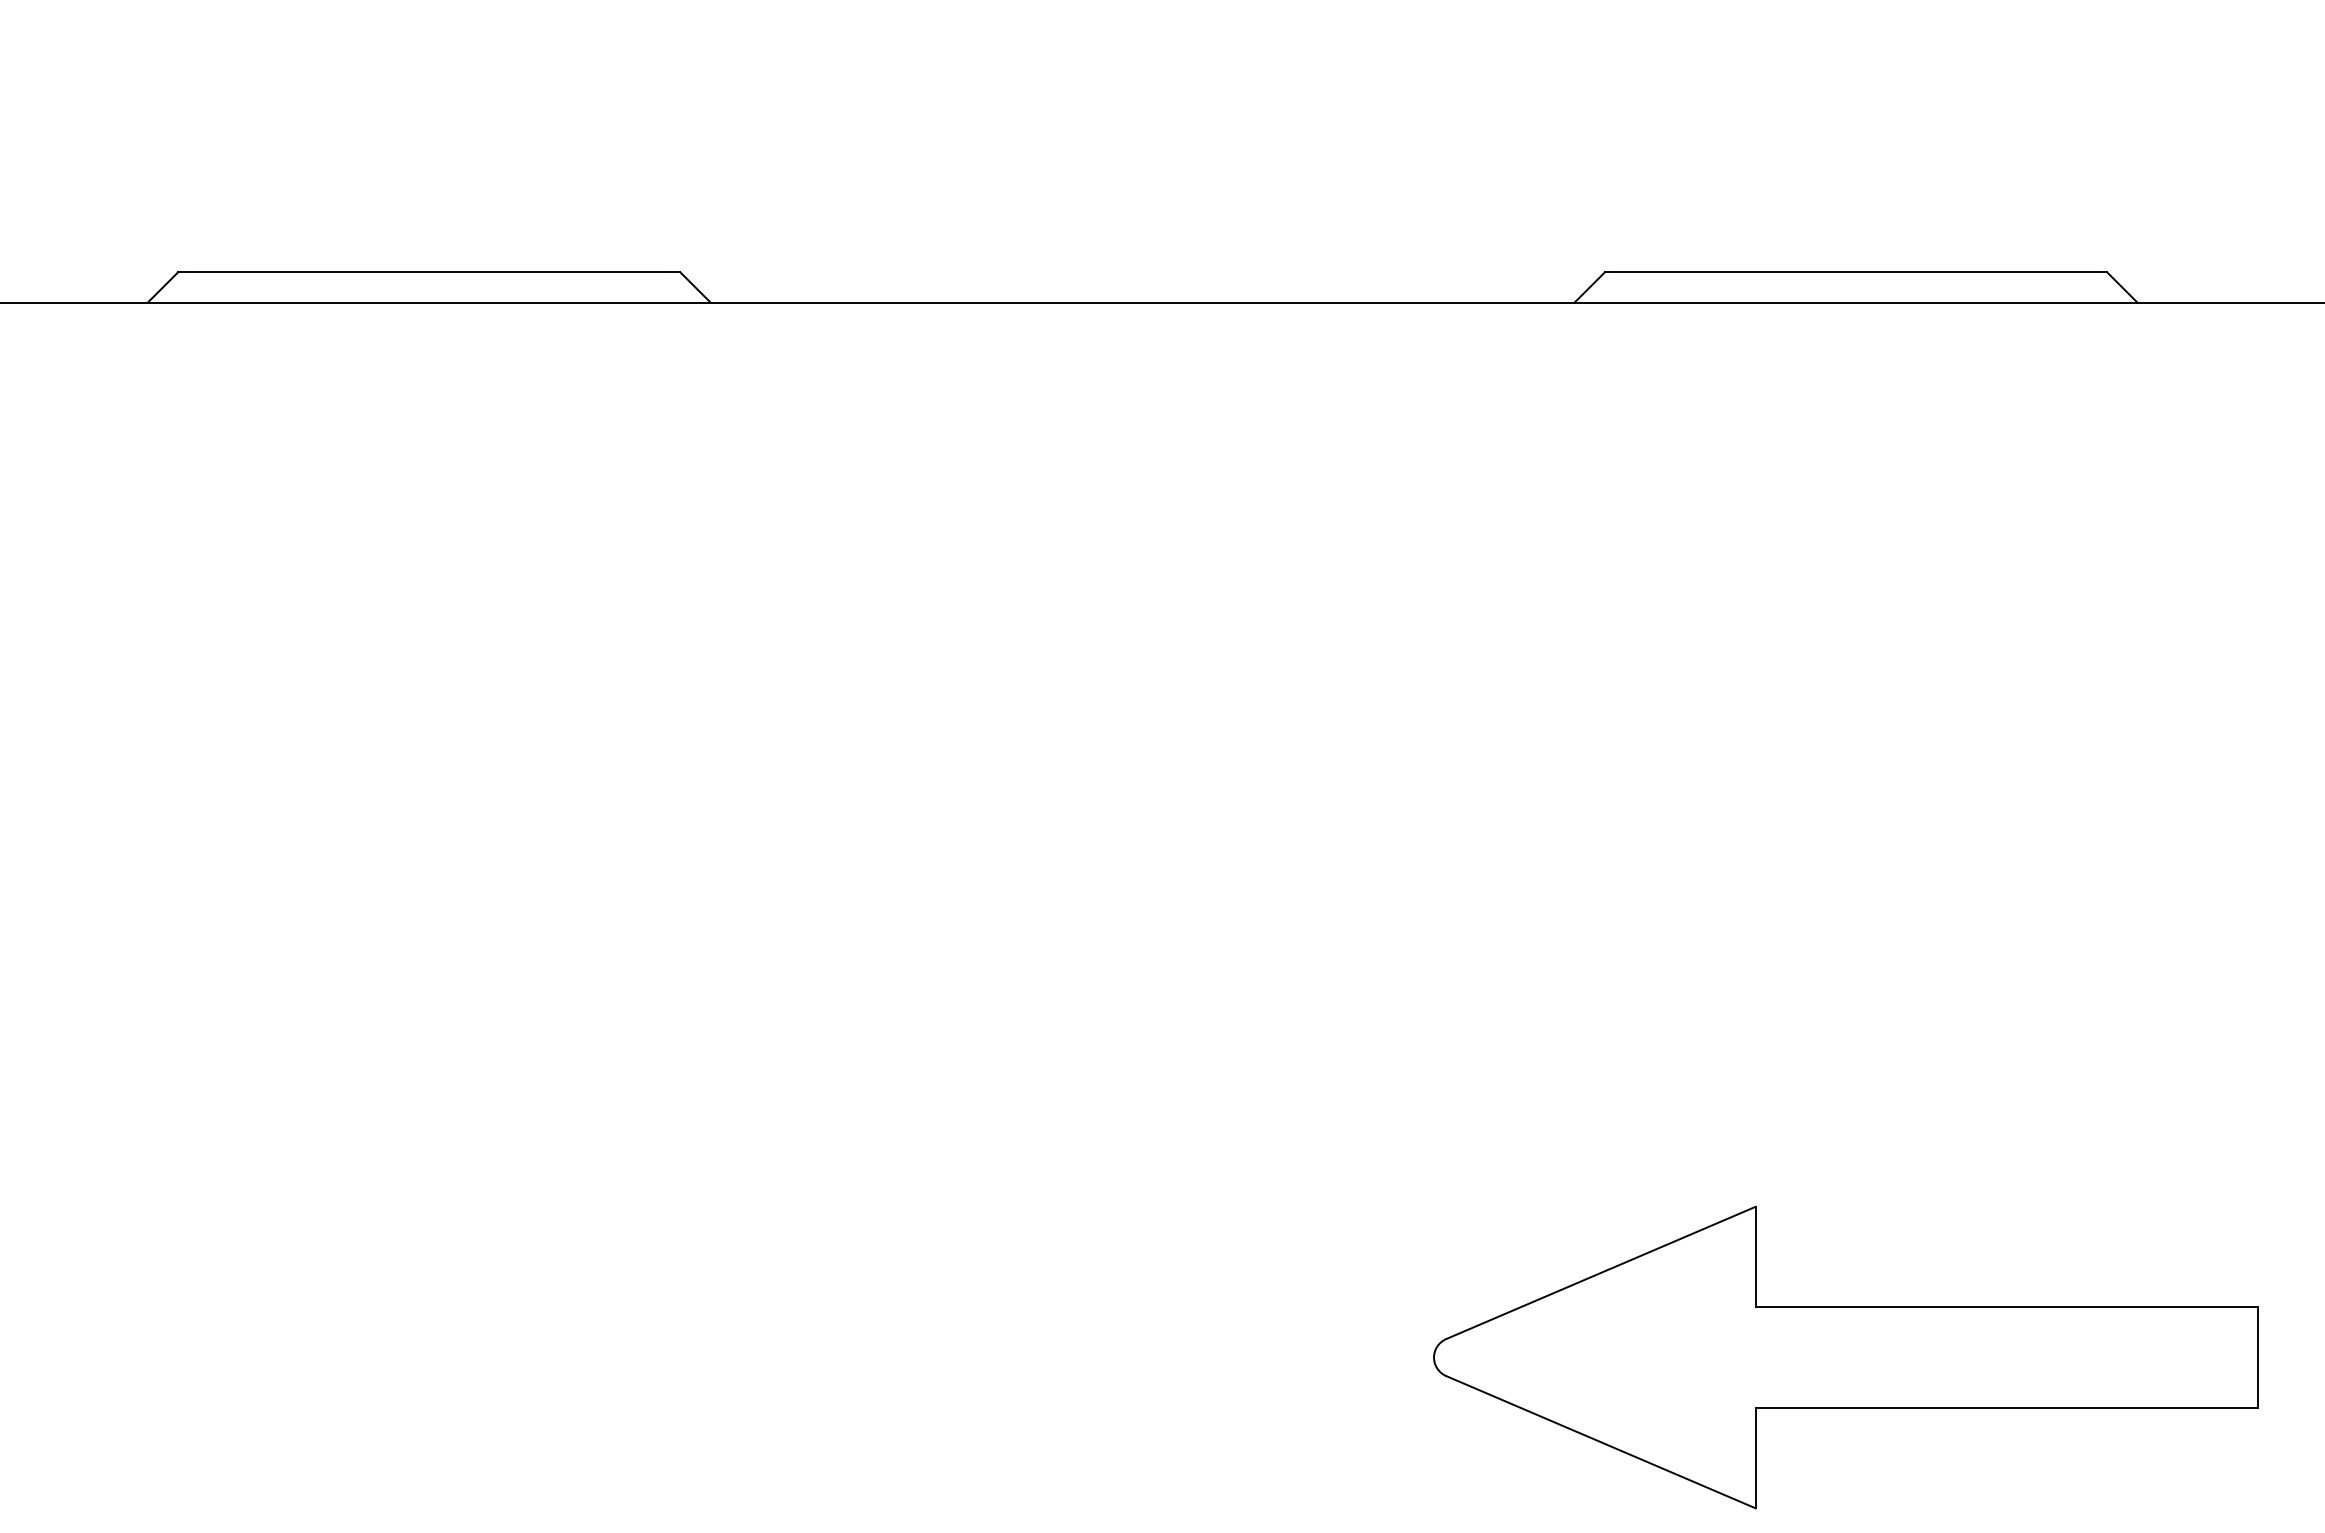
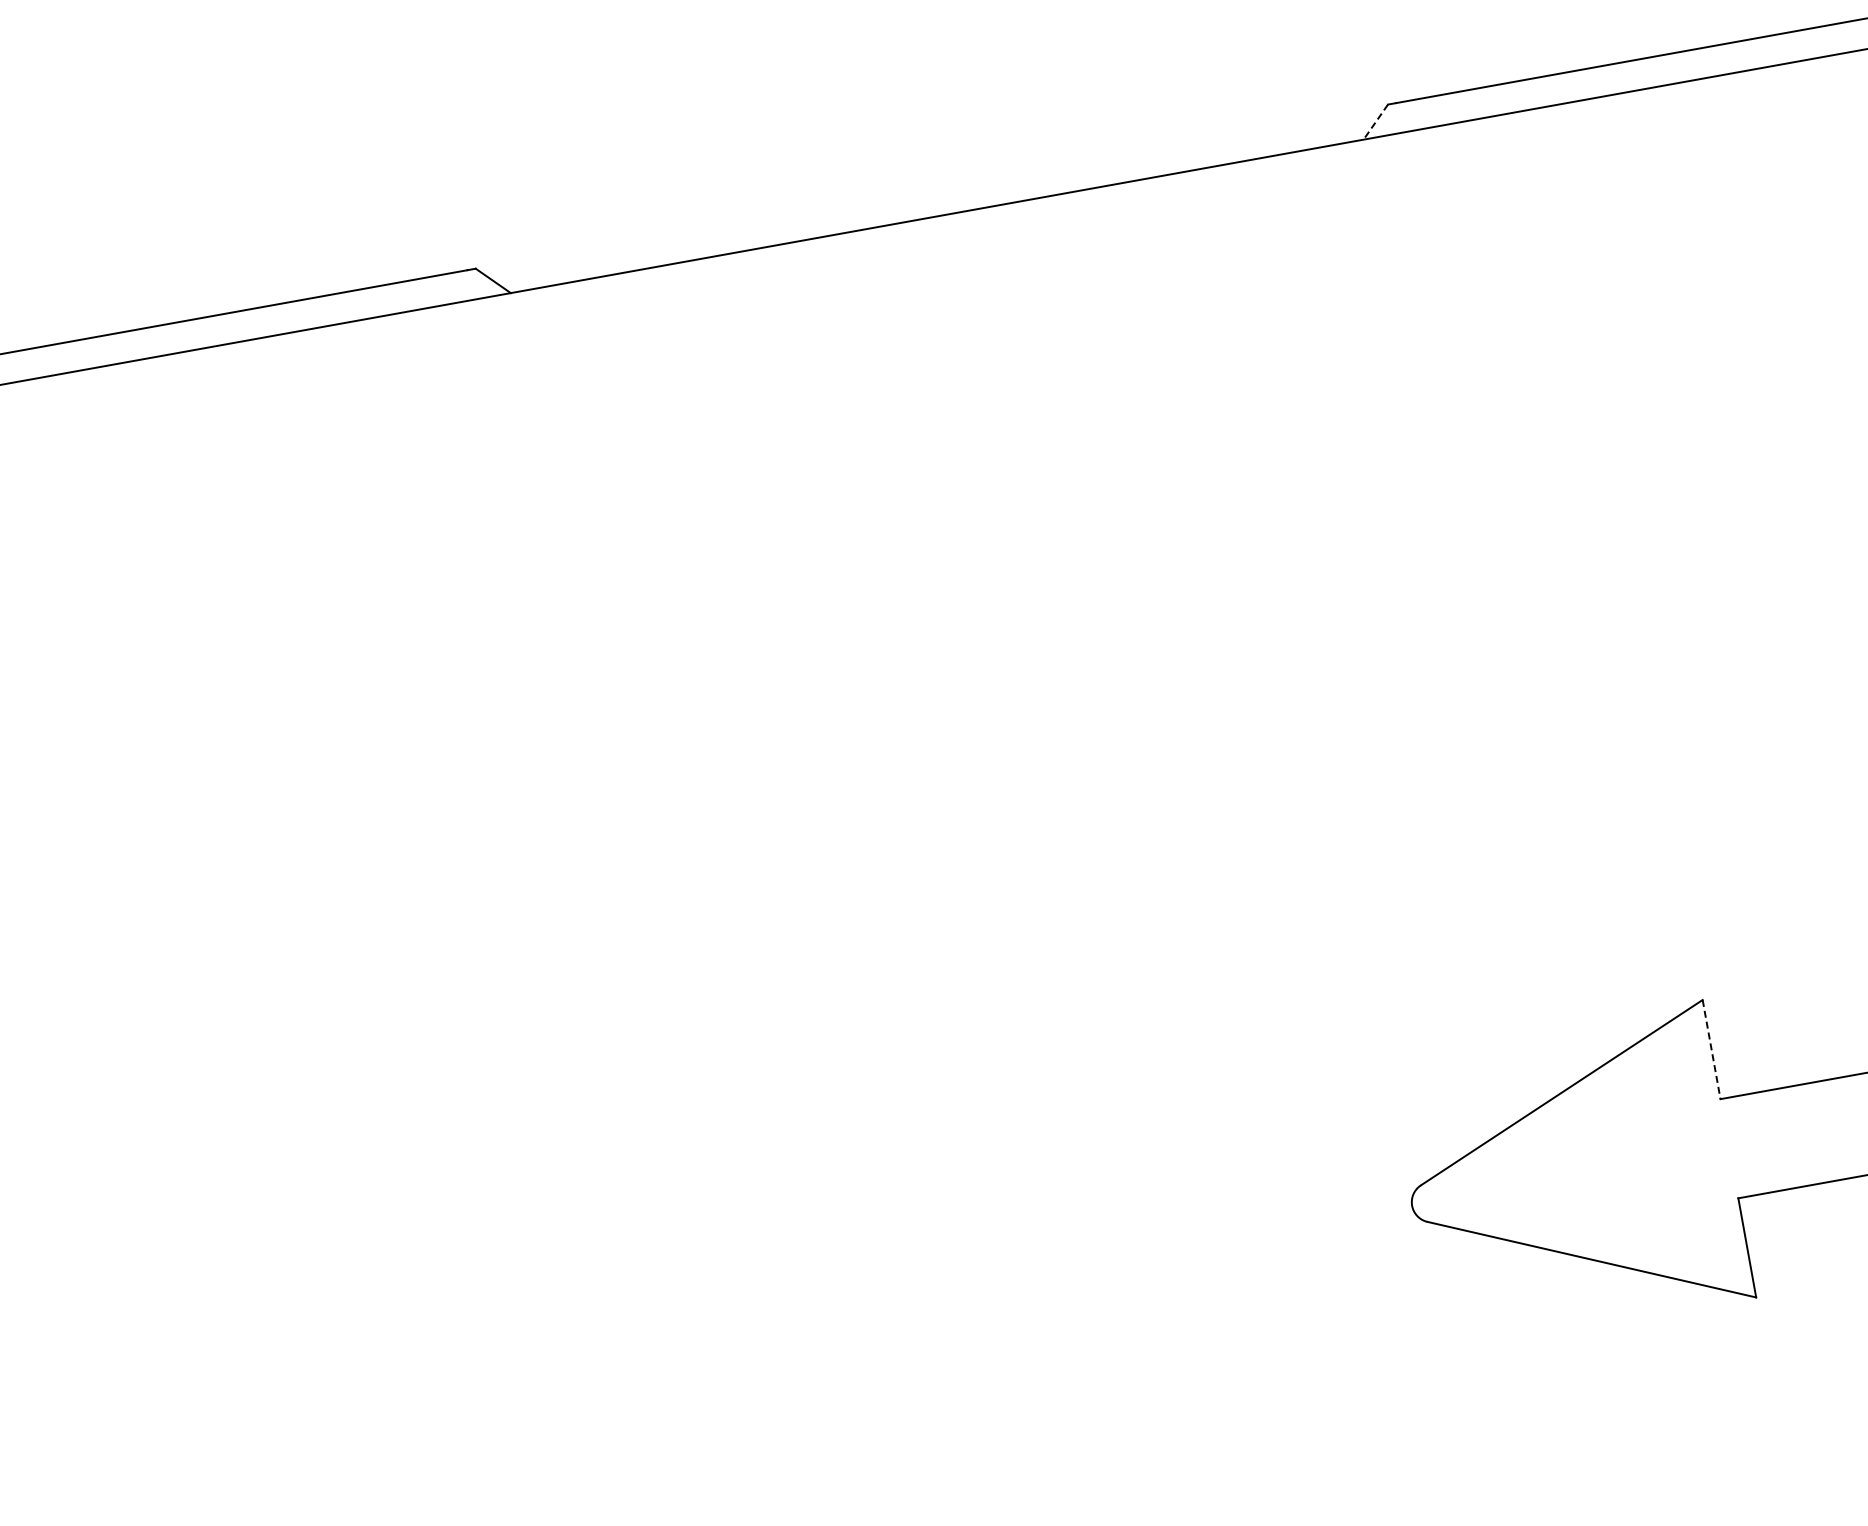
line: (1589, 287) -> (1375, 122), solid -> dashed
line: (1755, 1257) -> (1711, 1049), solid -> dashed

